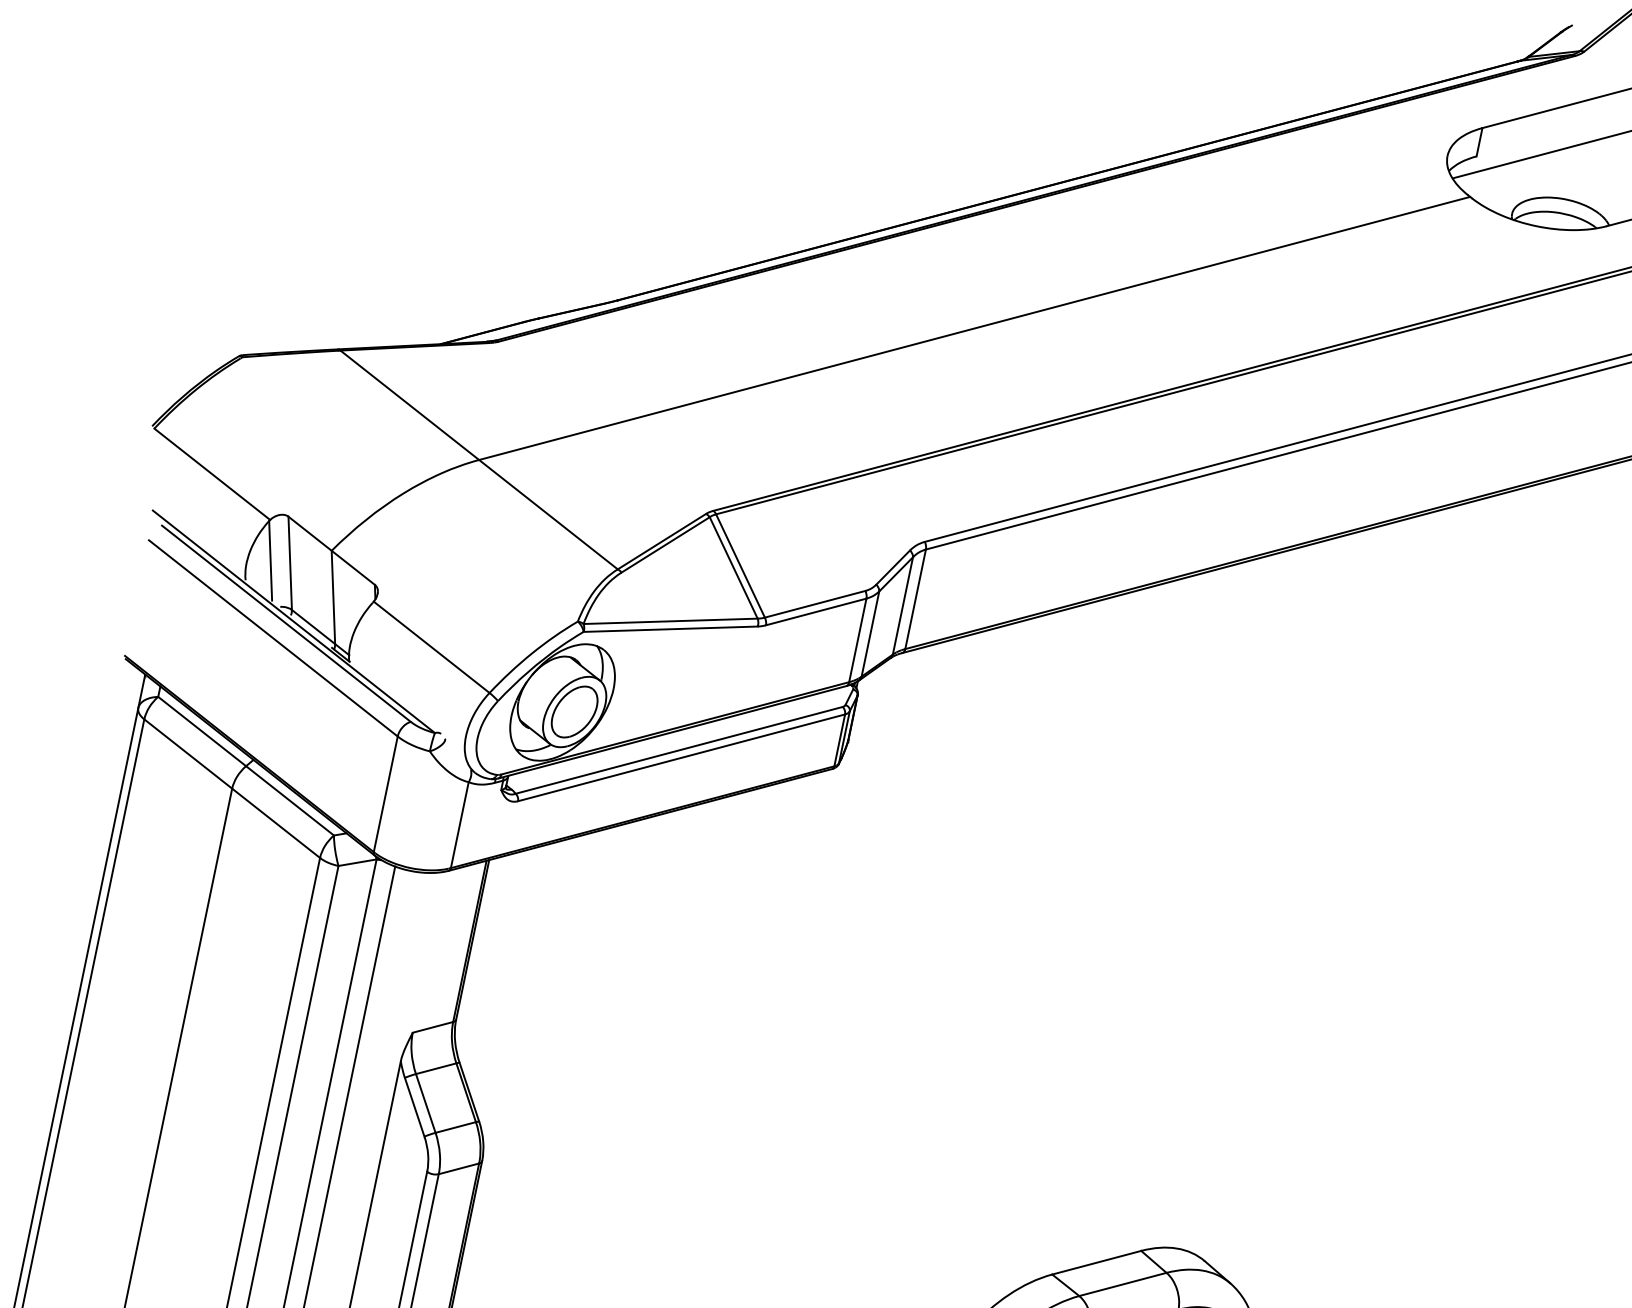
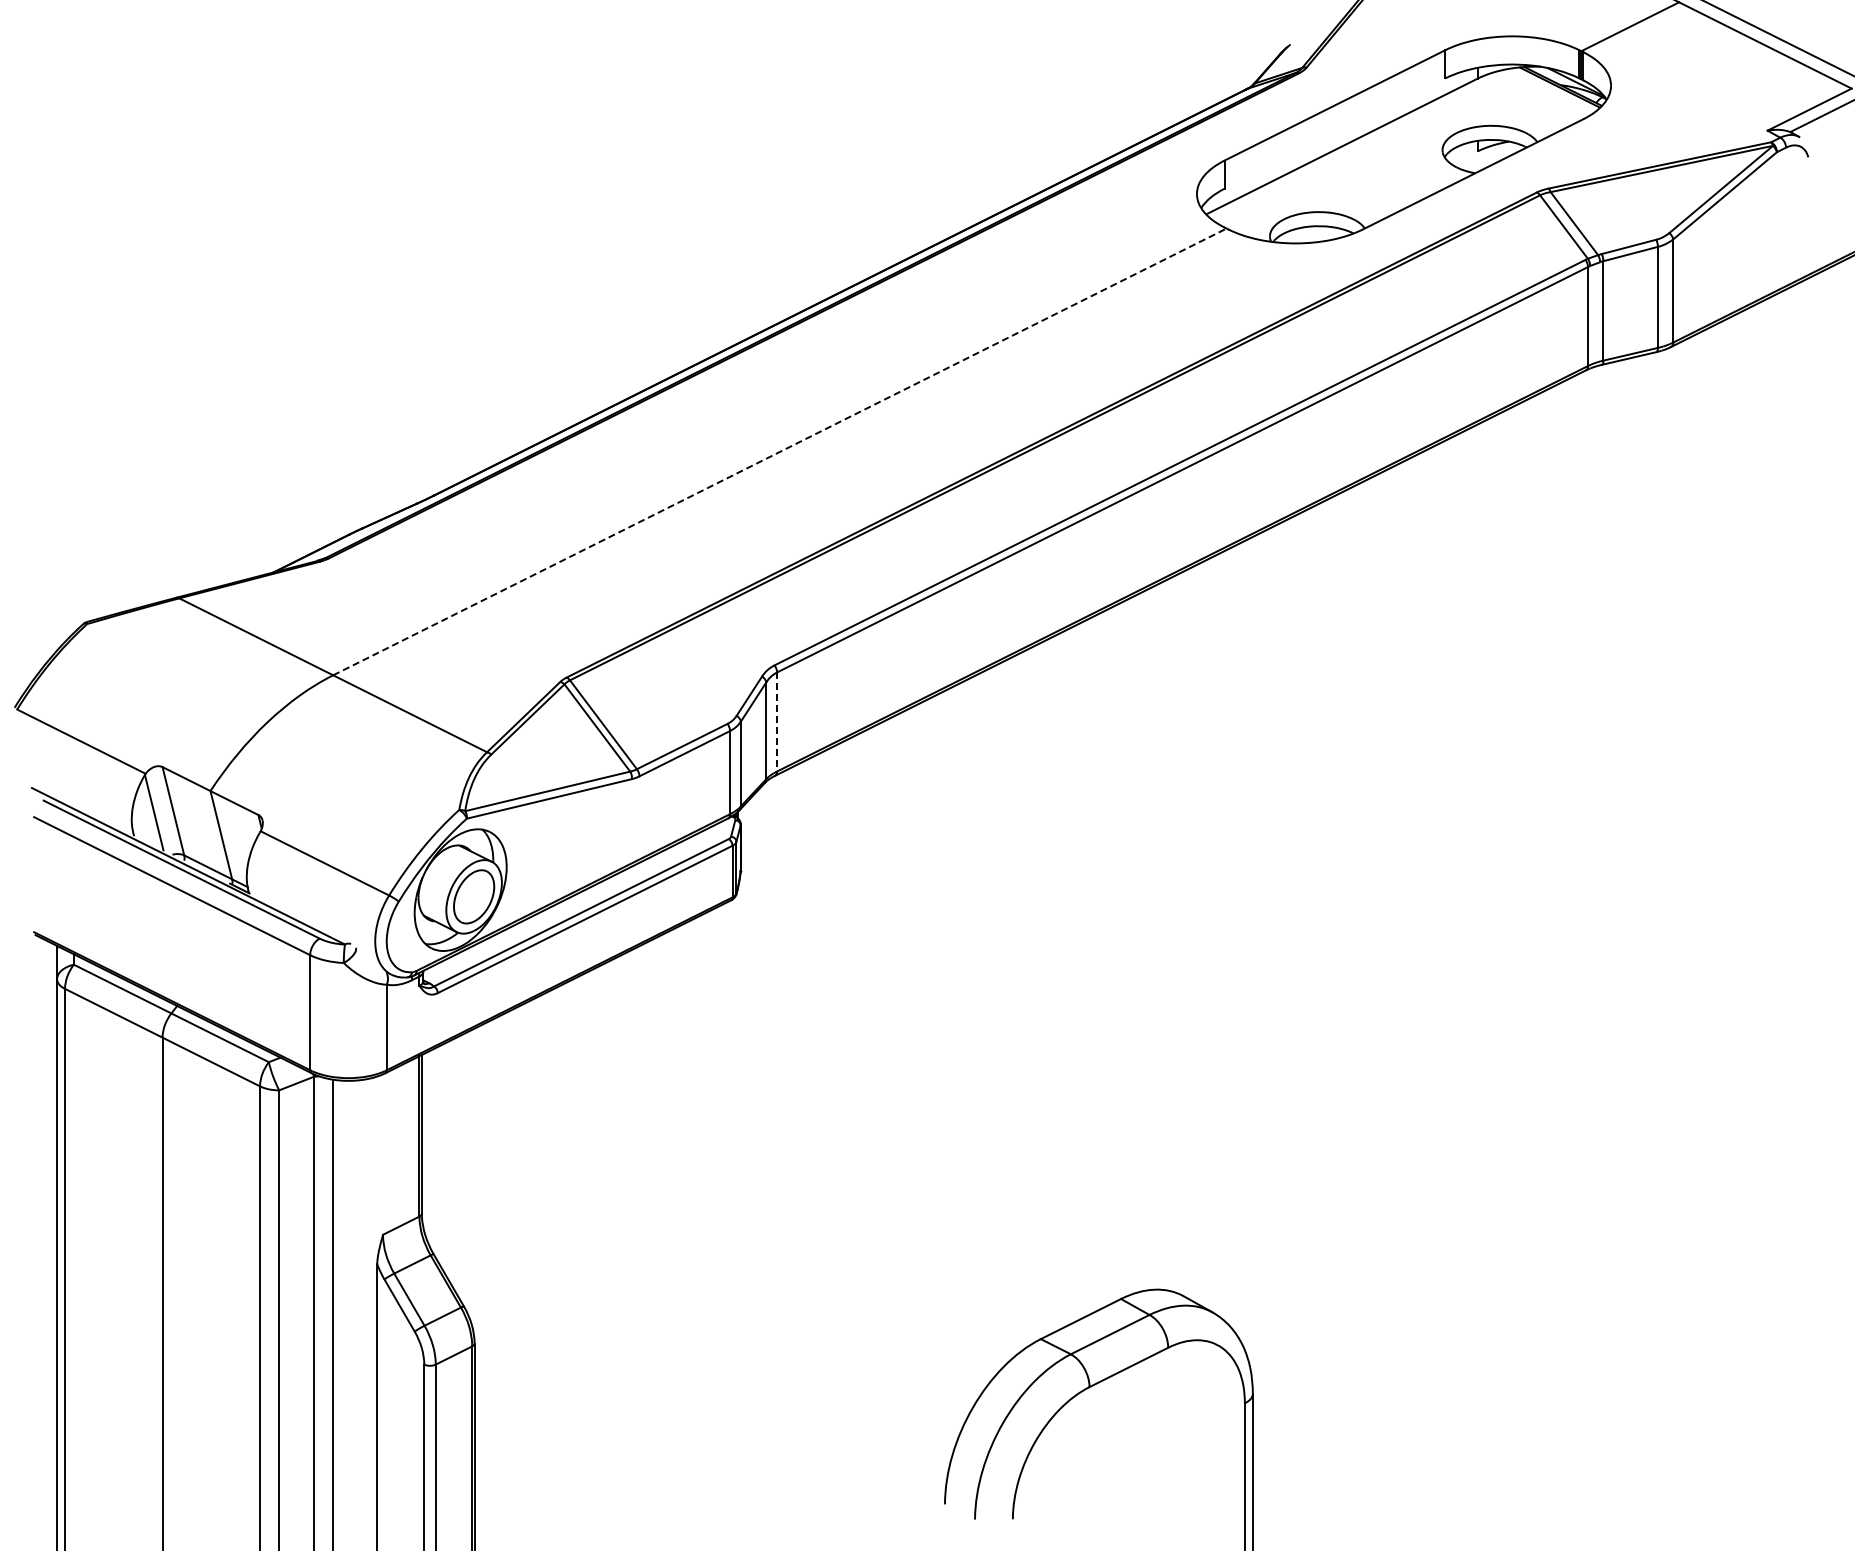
line: (975, 328) -> (780, 451), solid -> dashed
line: (915, 599) -> (777, 722), solid -> dashed

